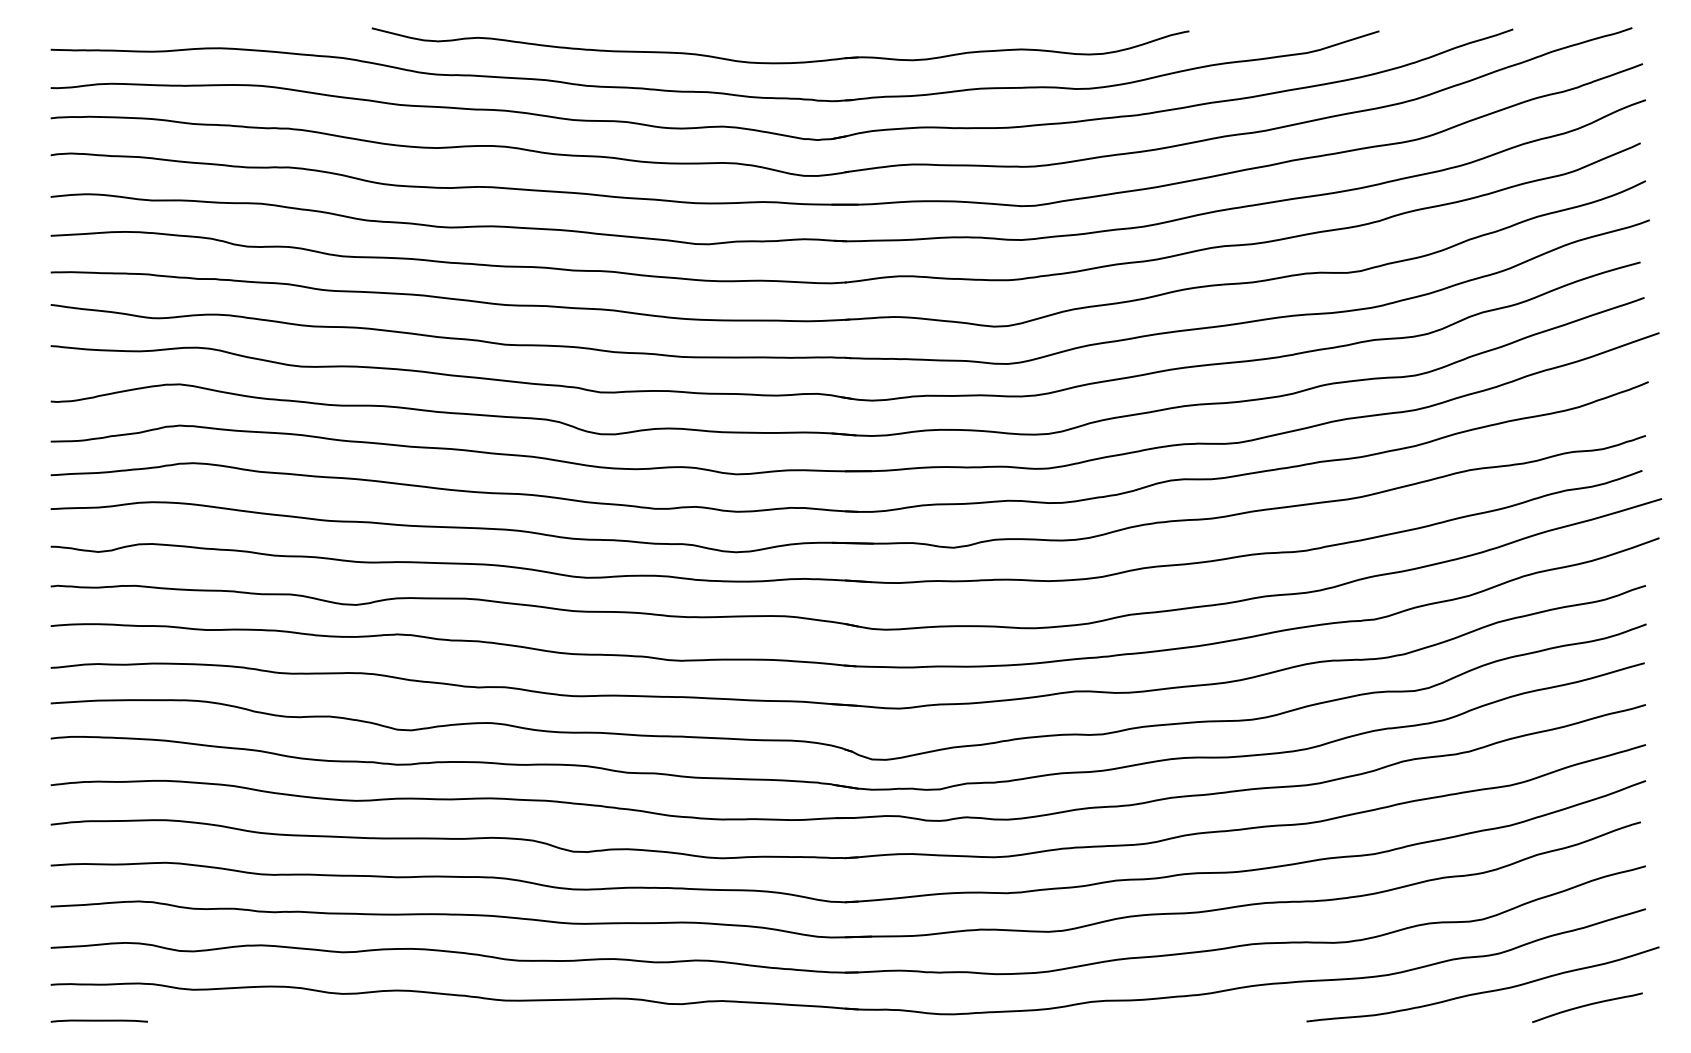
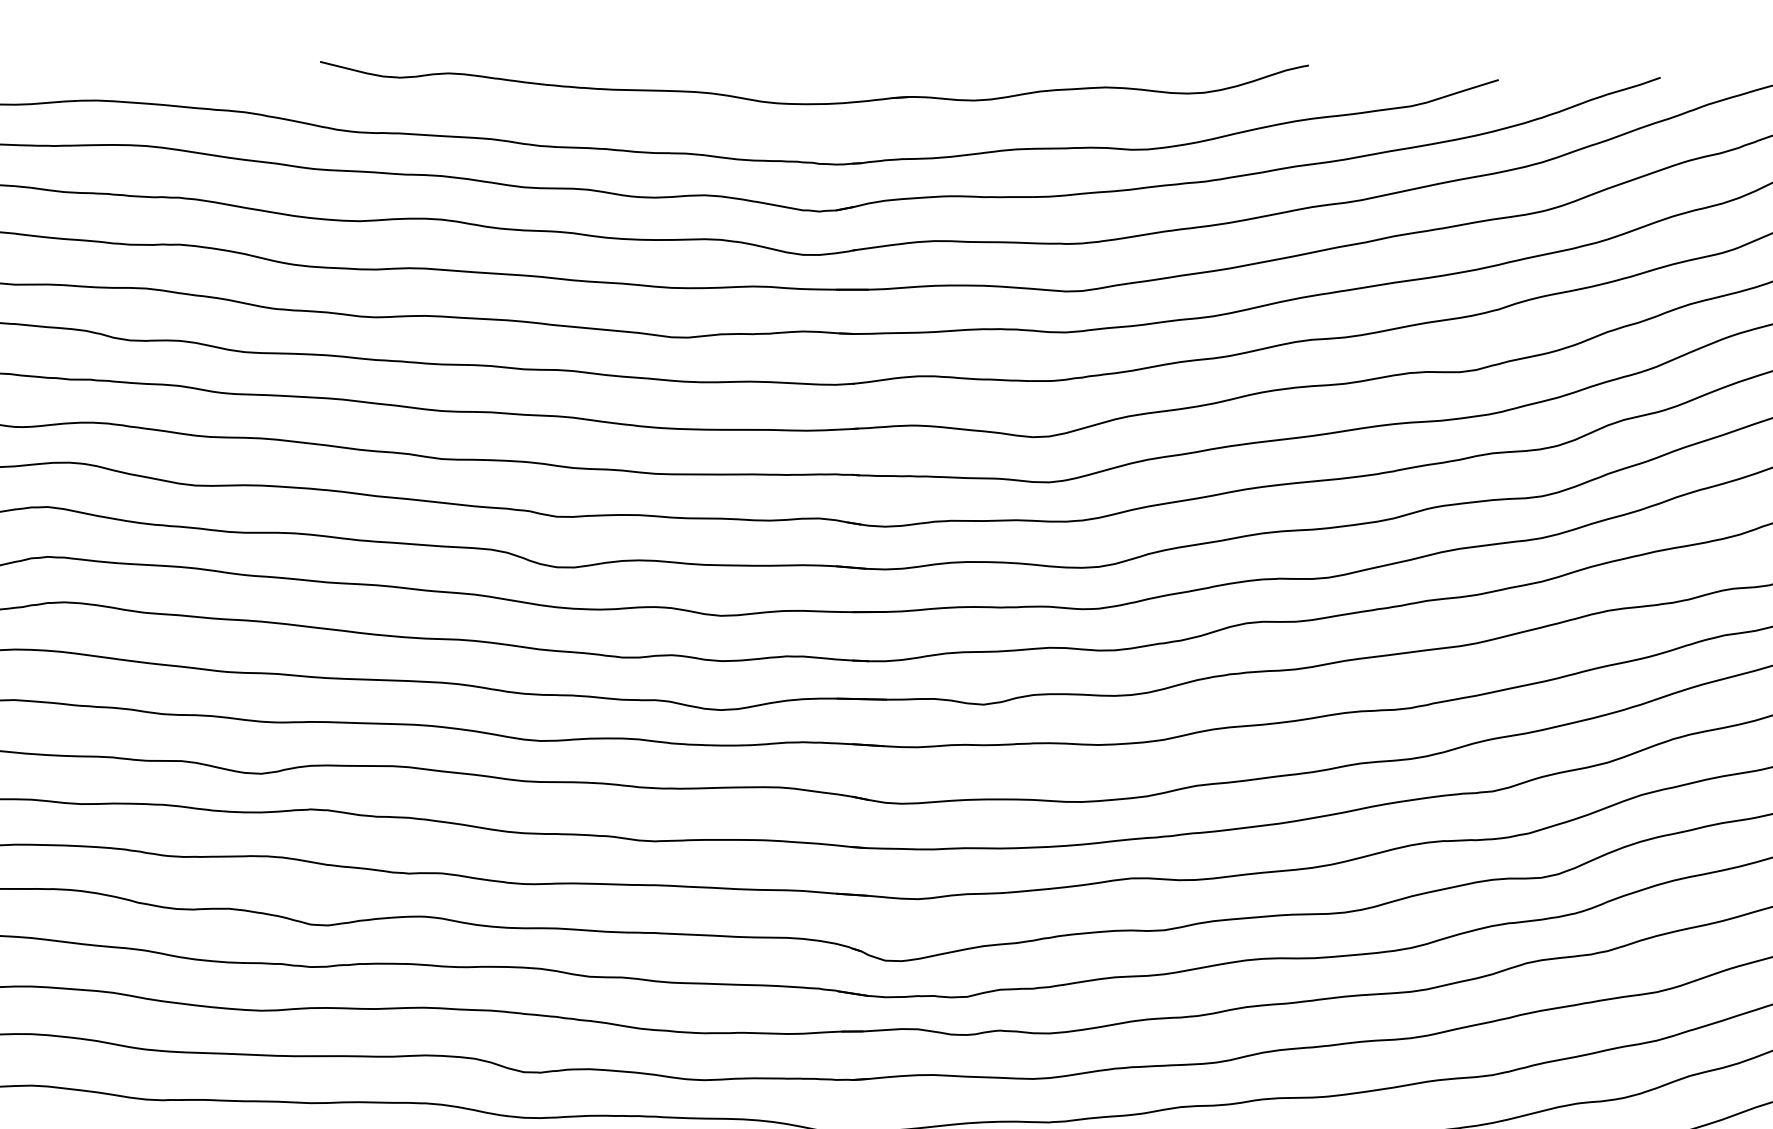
part: (780, 62) -> (814, 103), moved

